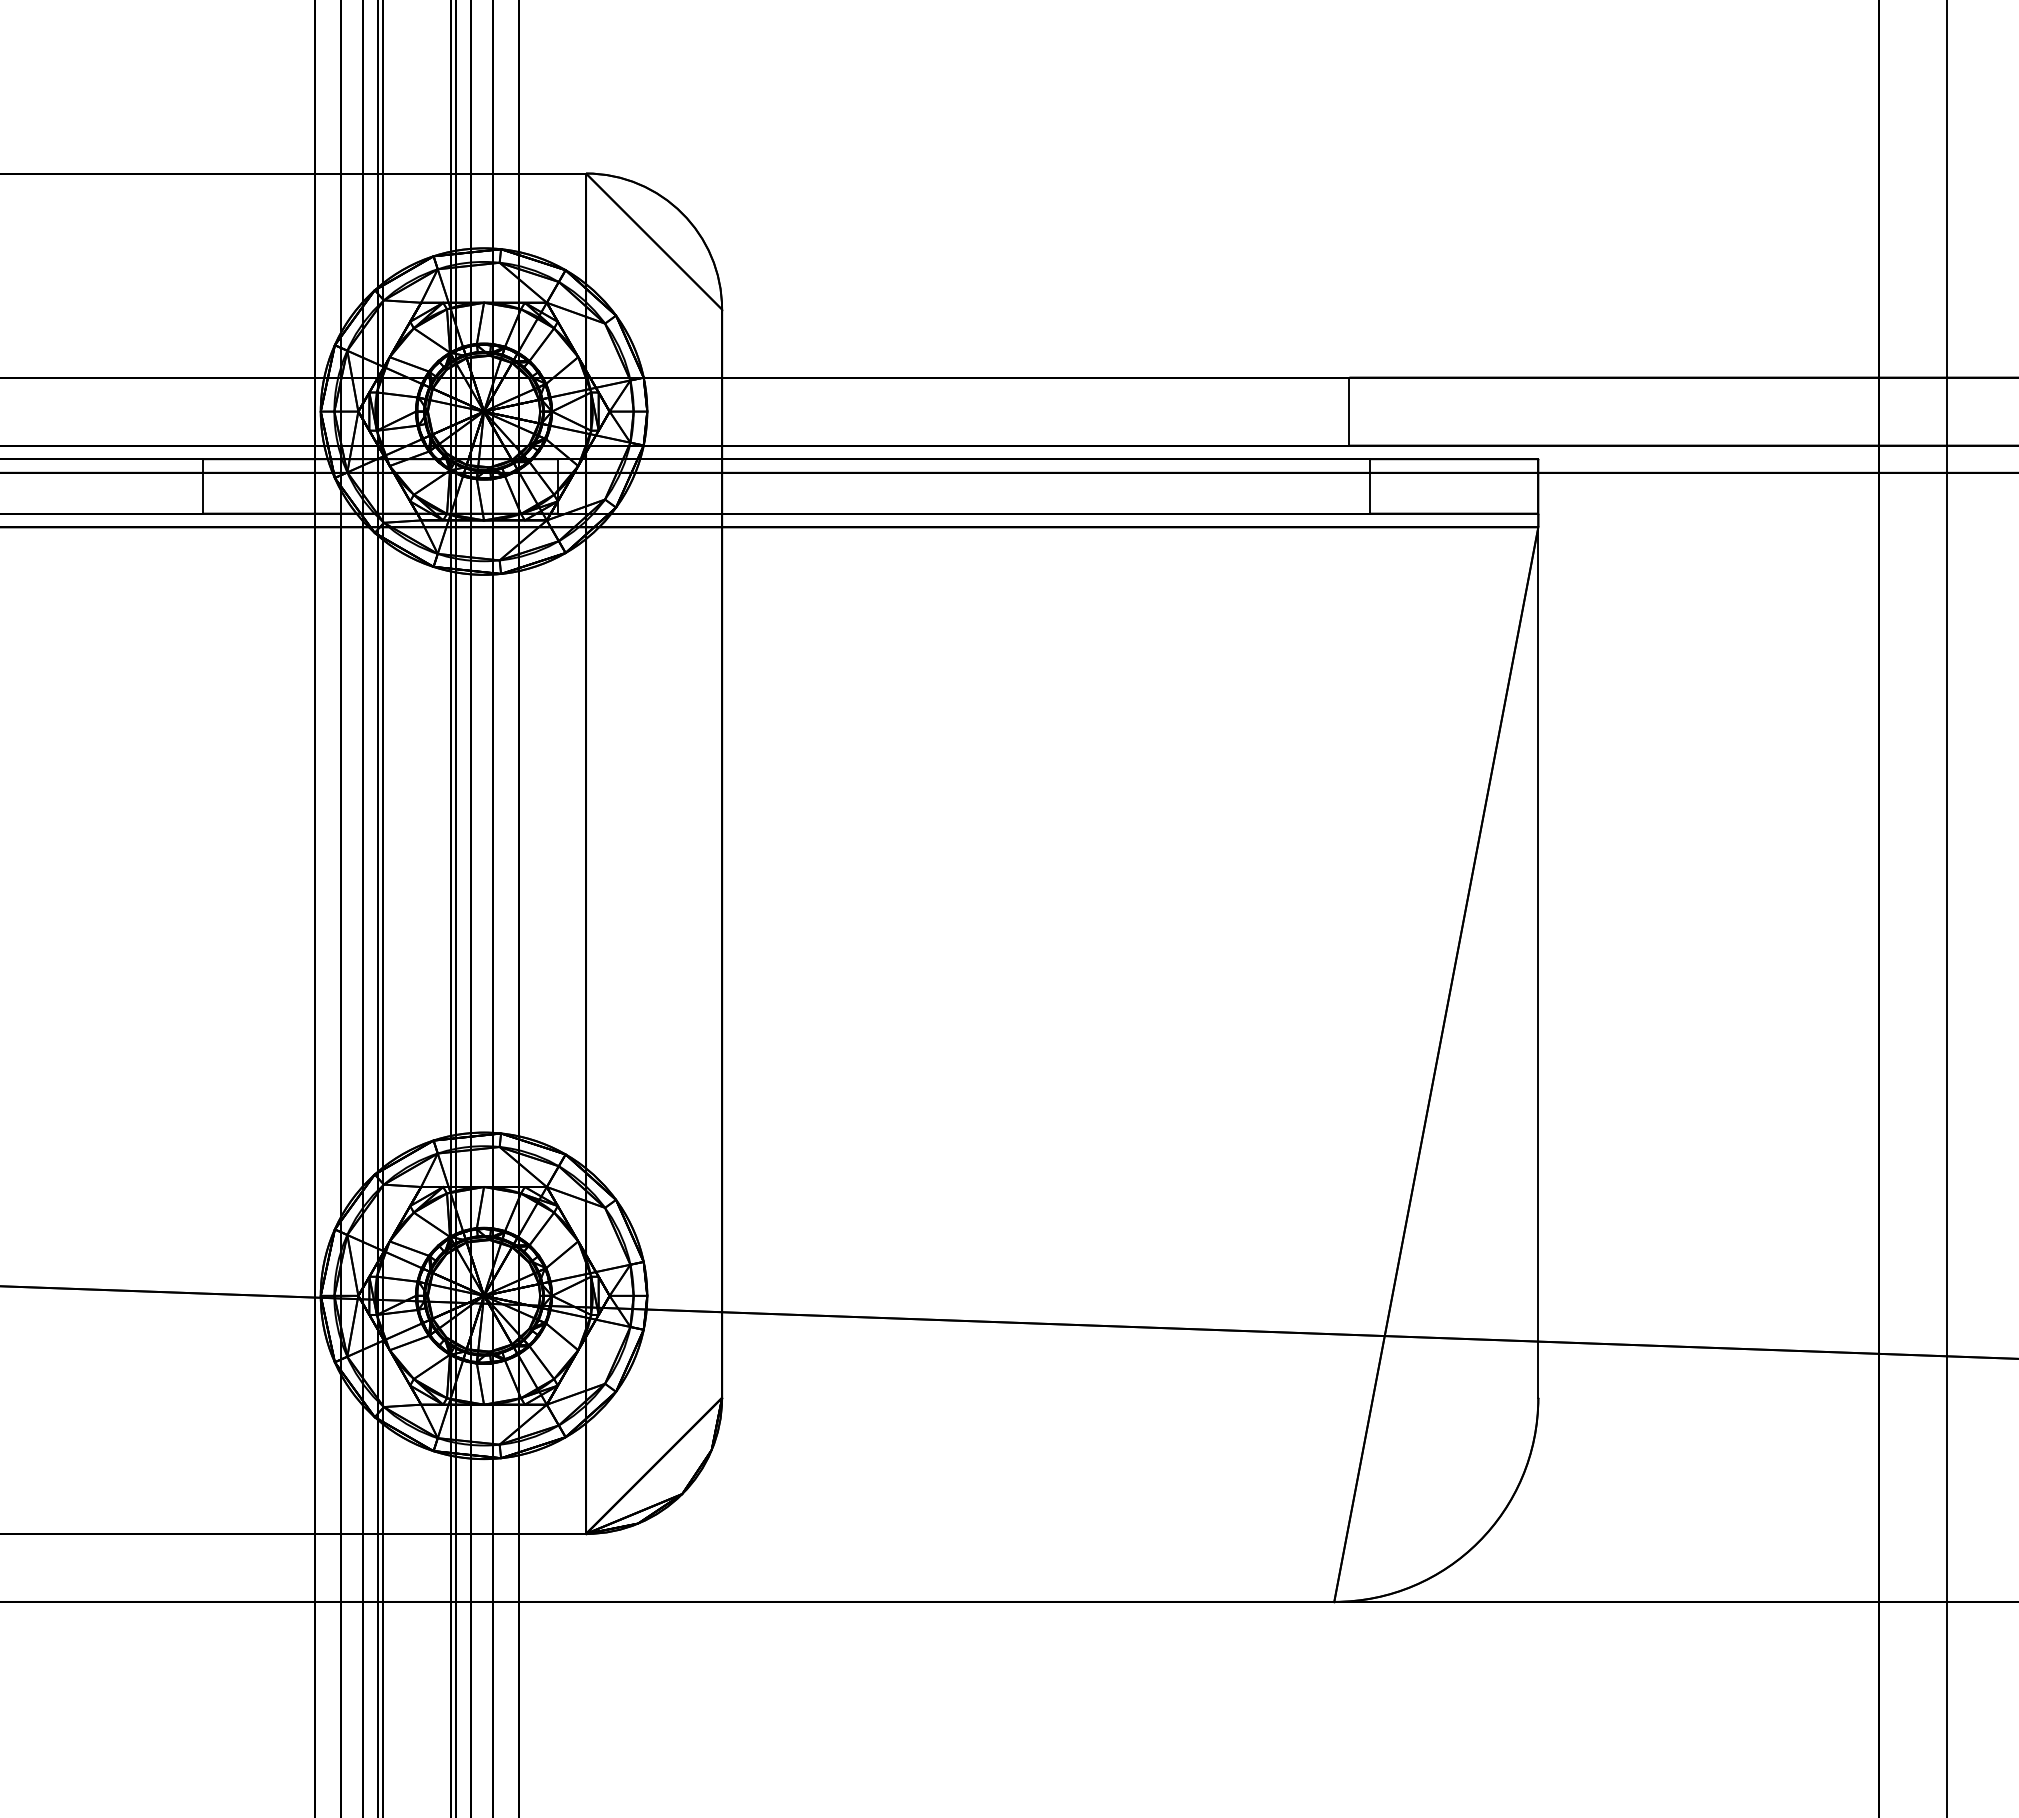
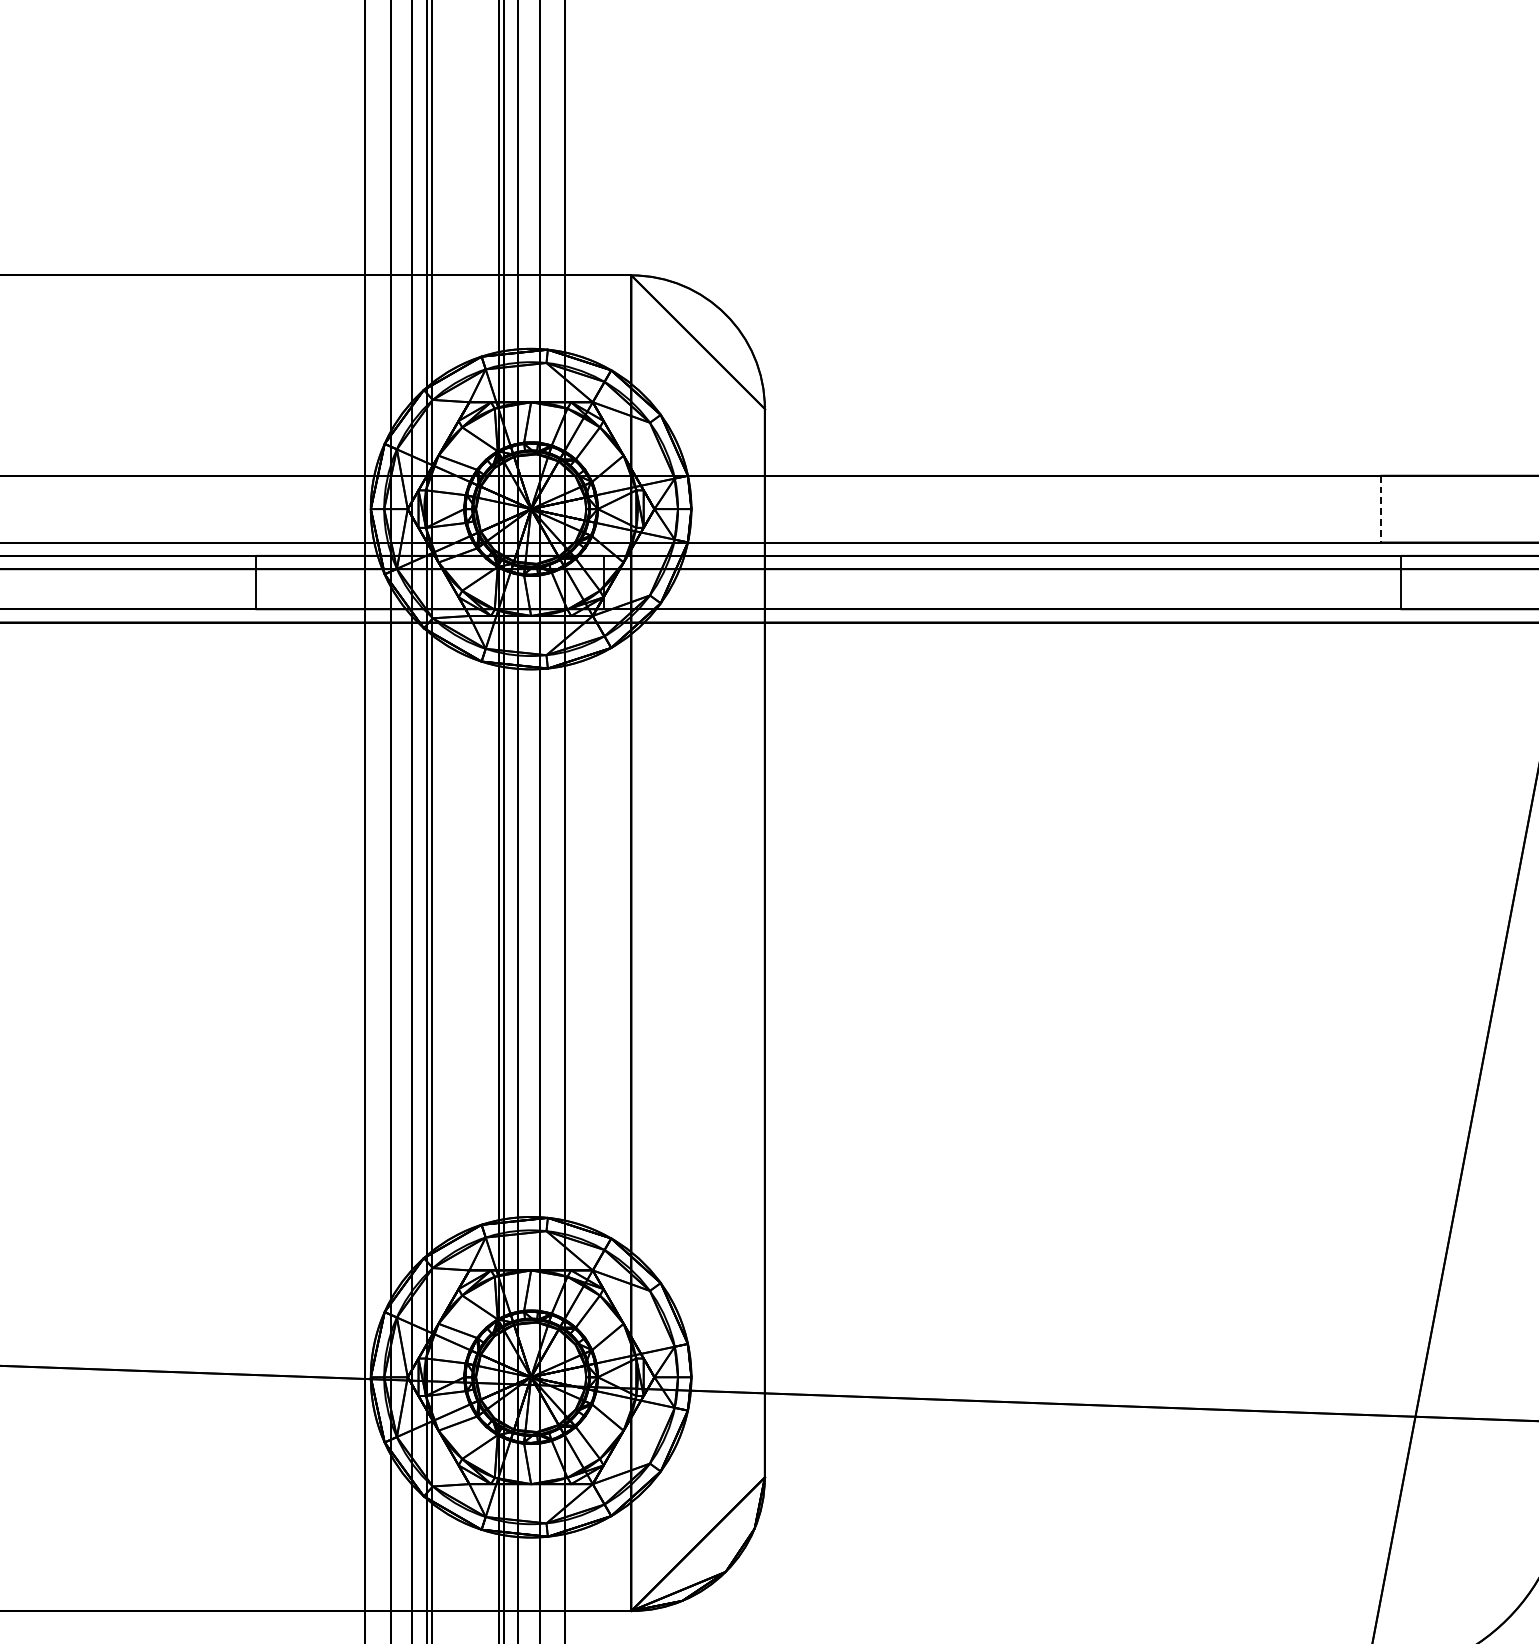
line: (1349, 412) -> (1380, 510), solid -> dashed

